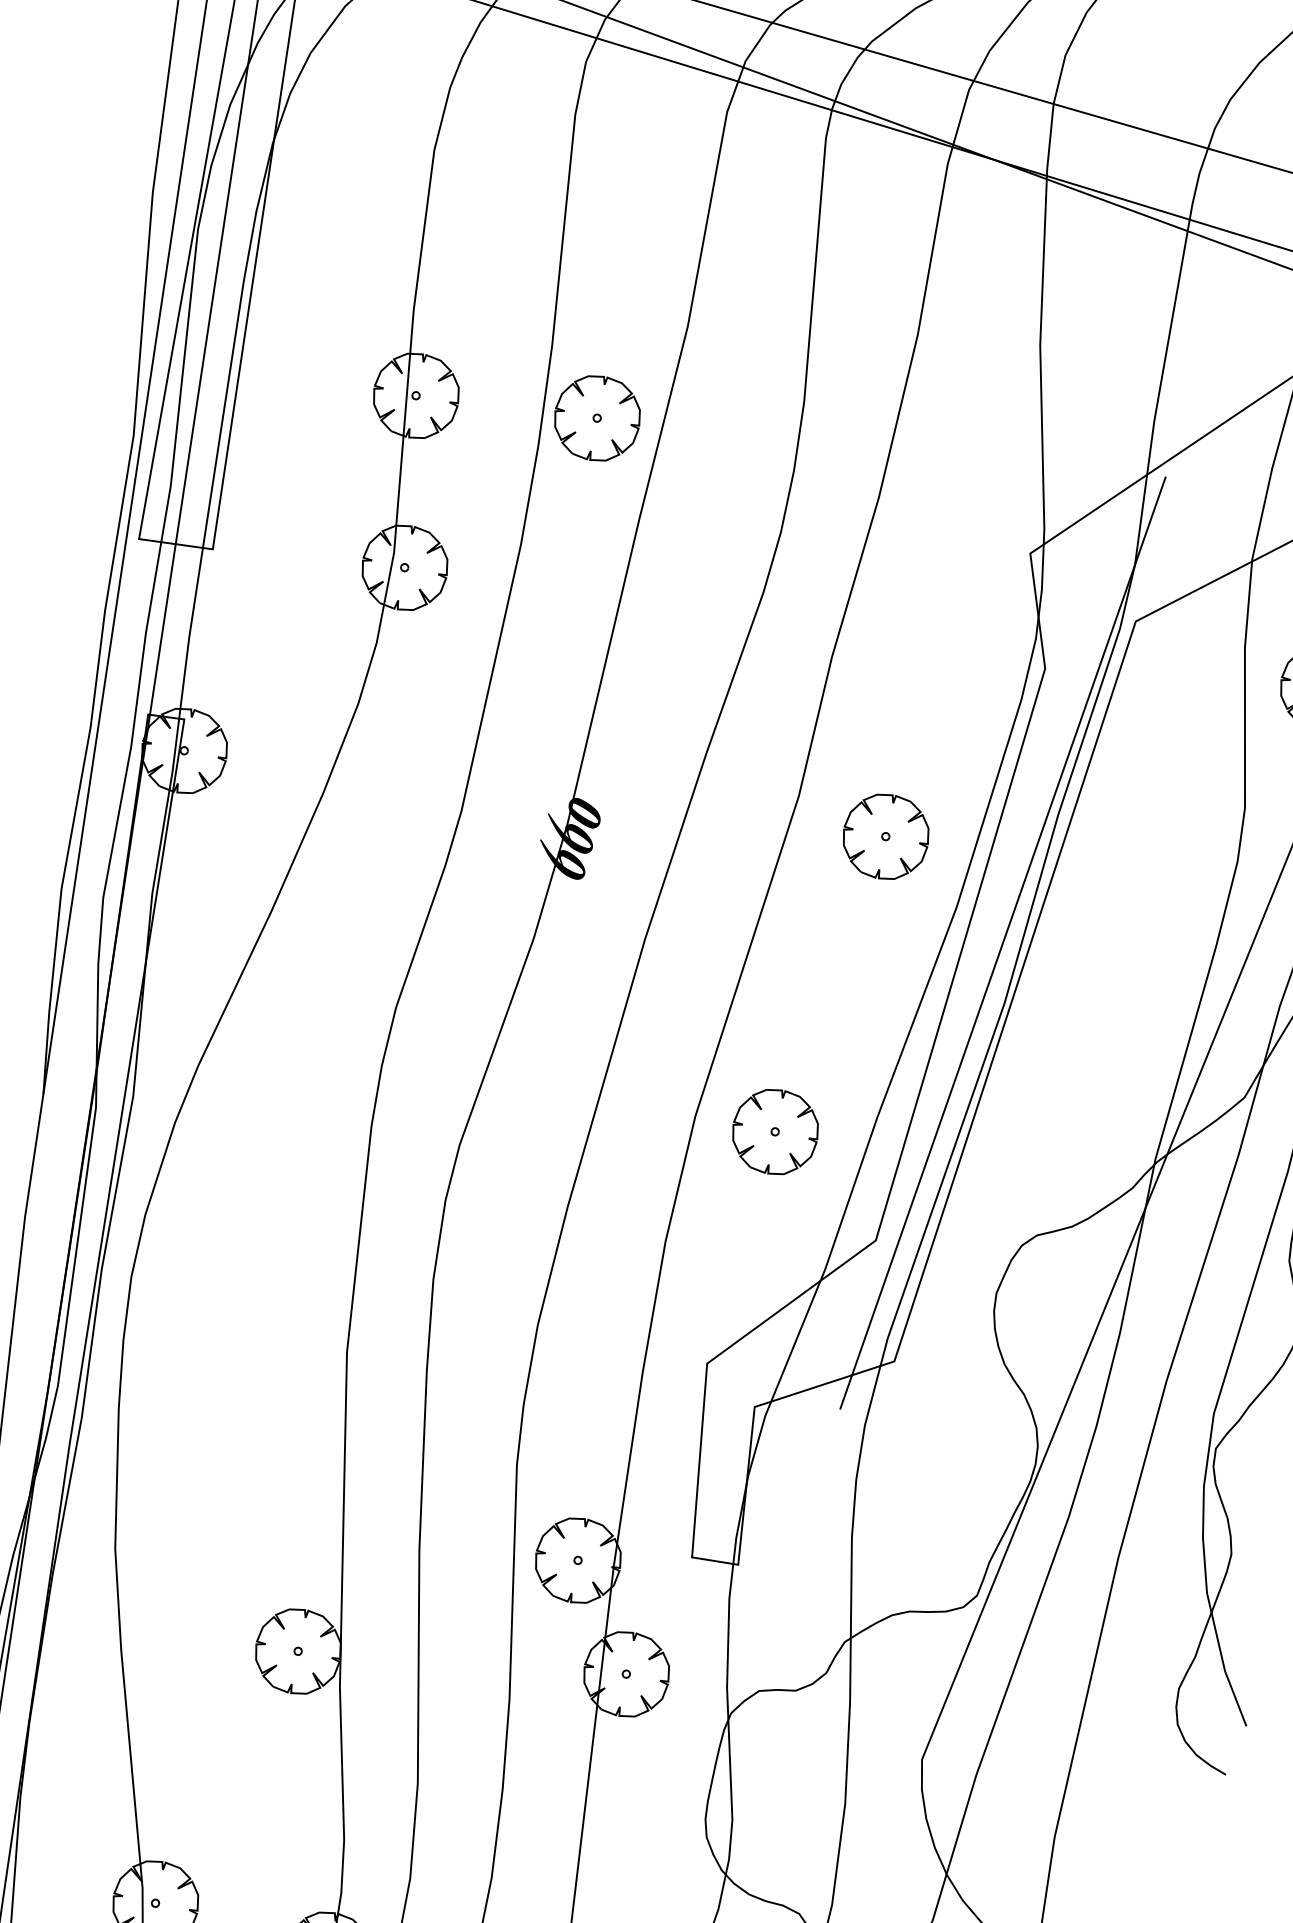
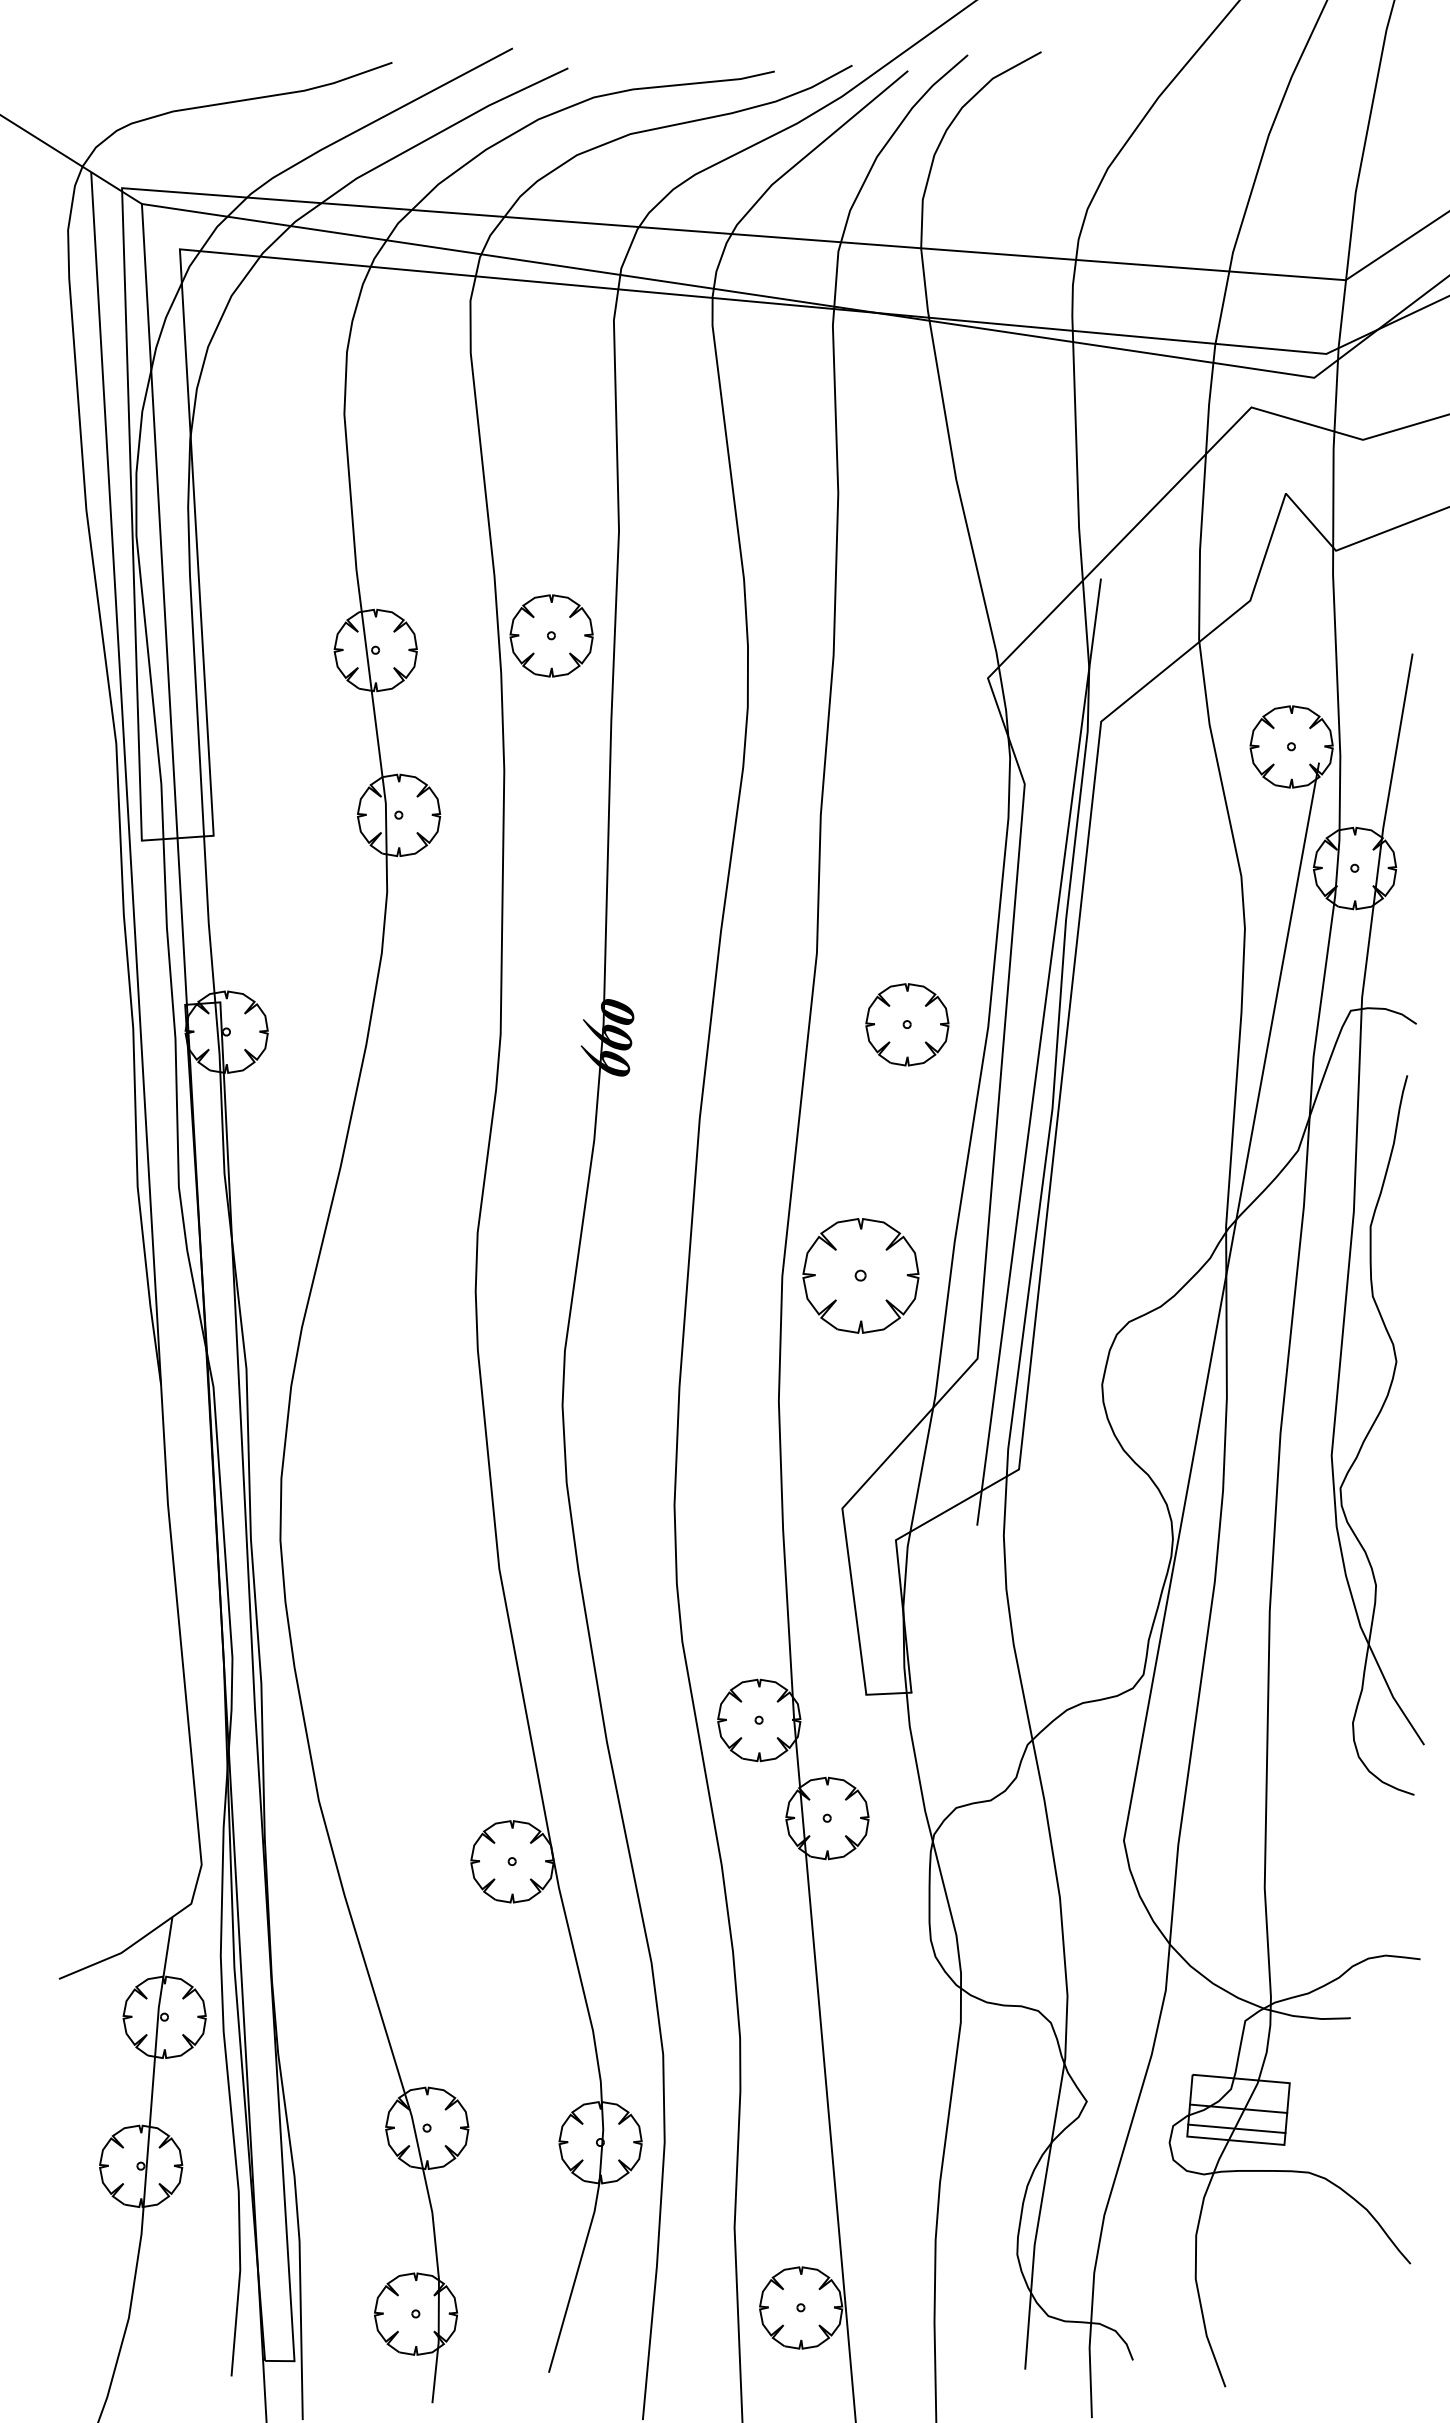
part: (886, 836) -> (907, 1024), moved
part: (775, 1131) -> (861, 1275), size x1.4

